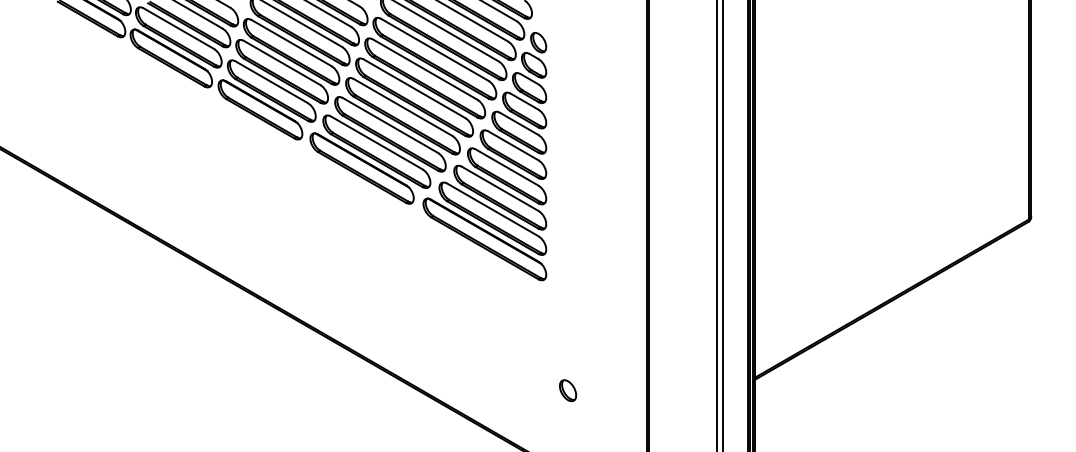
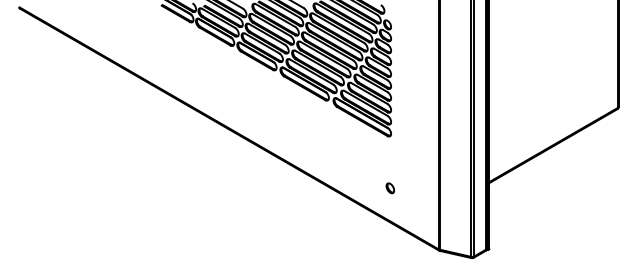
part: (568, 391) -> (390, 188), moved

